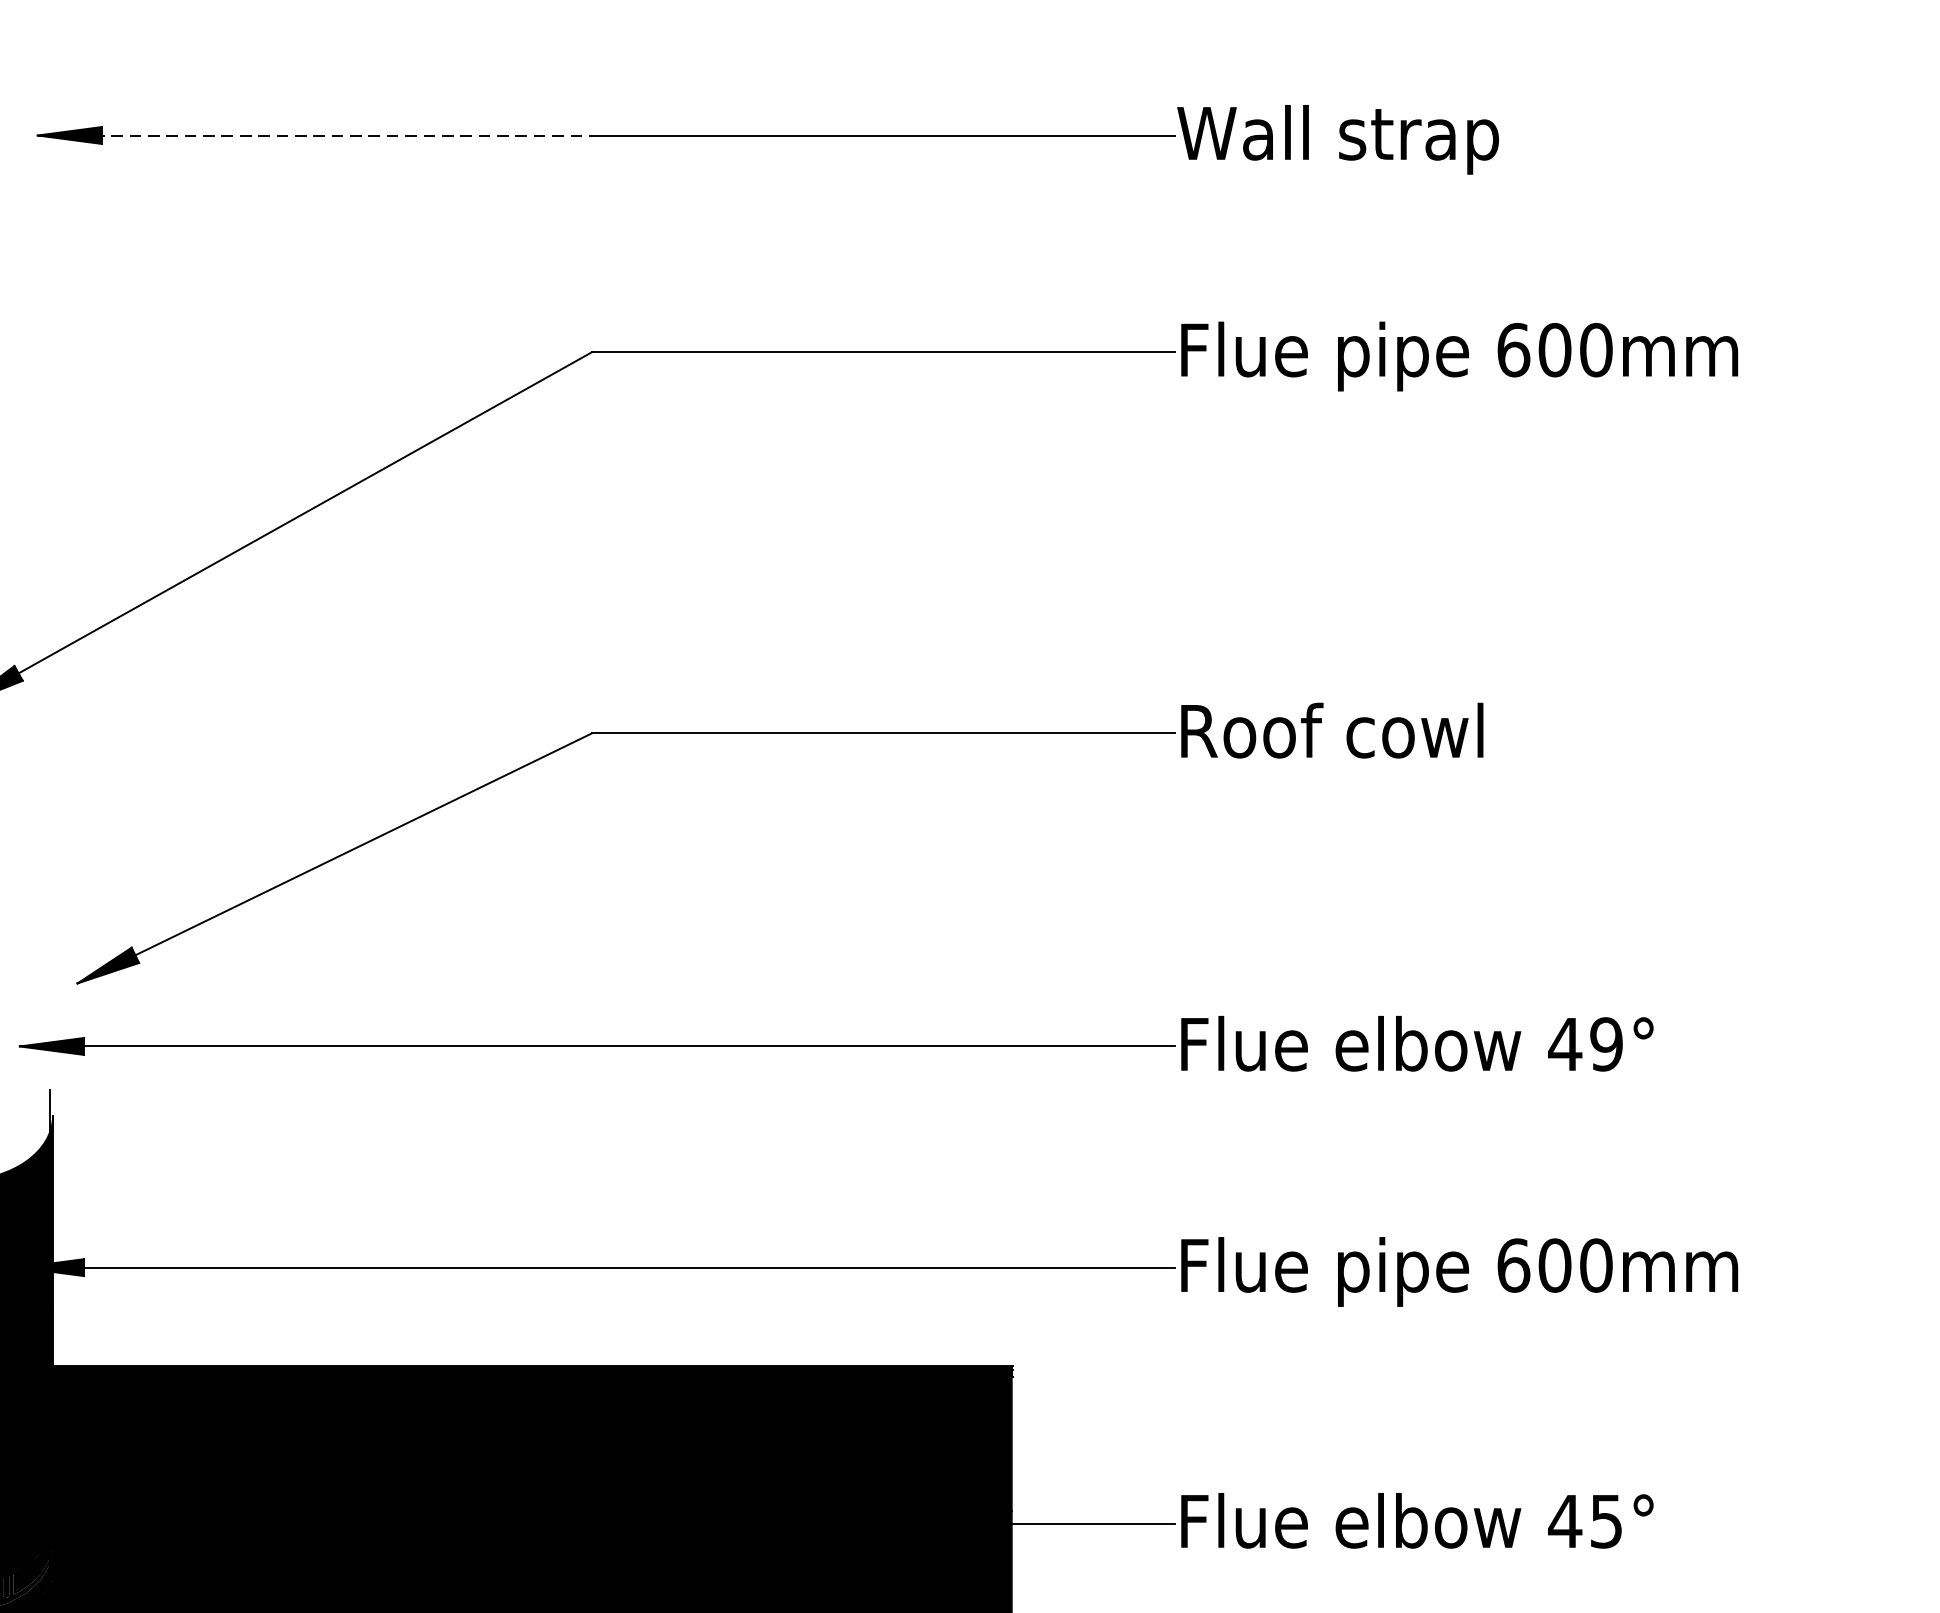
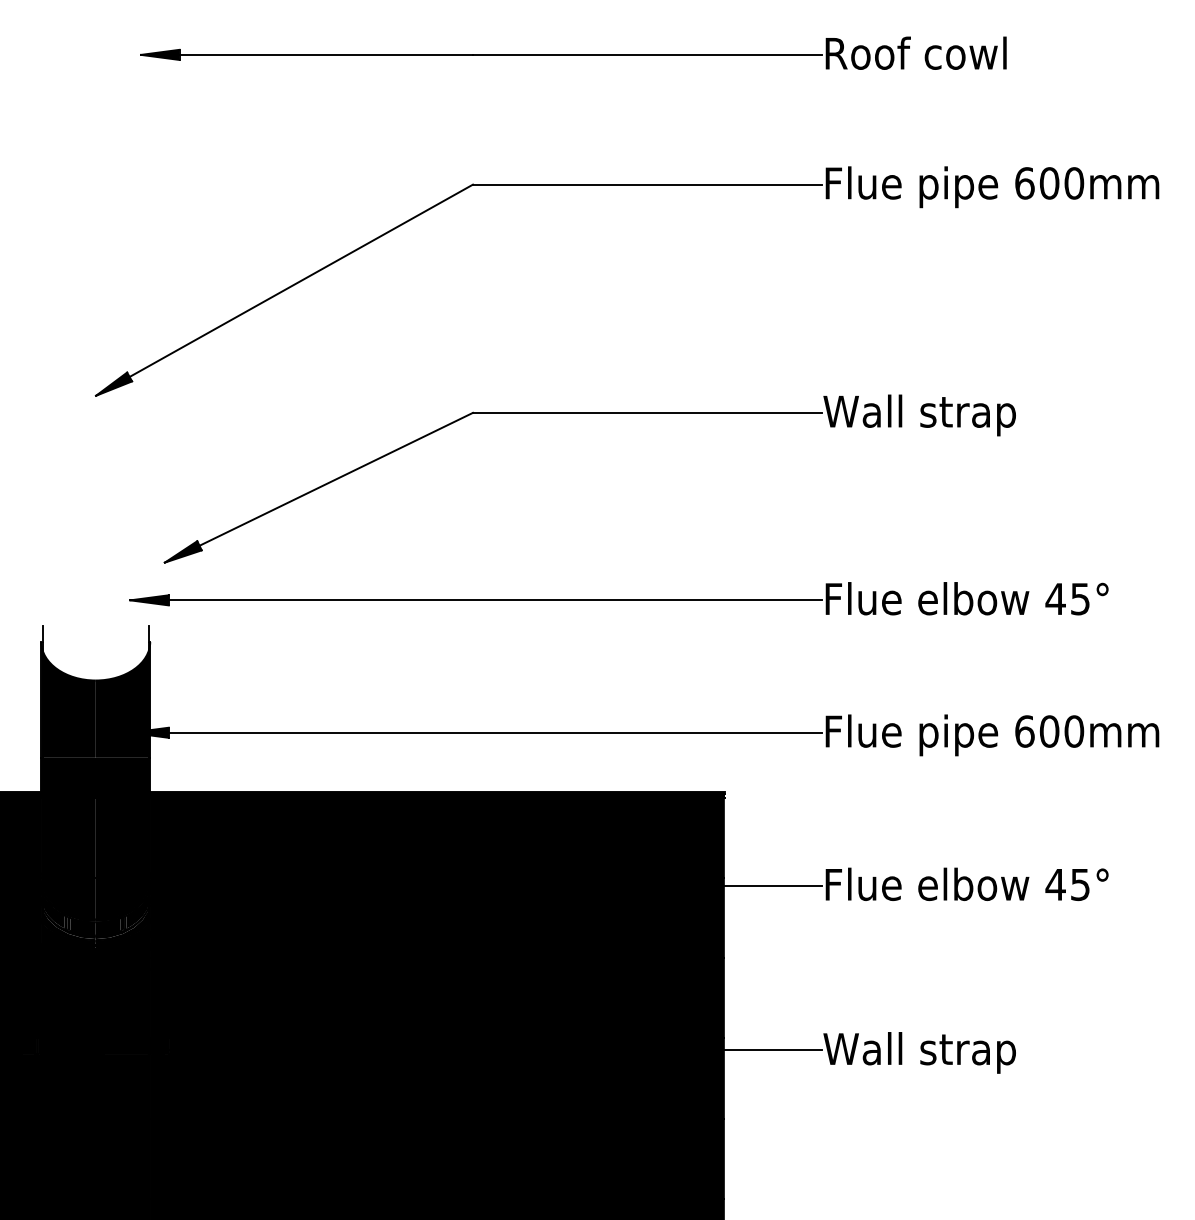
line: (315, 134) -> (307, 54), dashed -> solid
text: (1337, 139) -> (919, 57), Wall strap -> Roof cowl
text: (1337, 737) -> (919, 415), Roof cowl -> Wall strap
text: (1606, 1043) -> (1080, 598), 49° -> 45°

